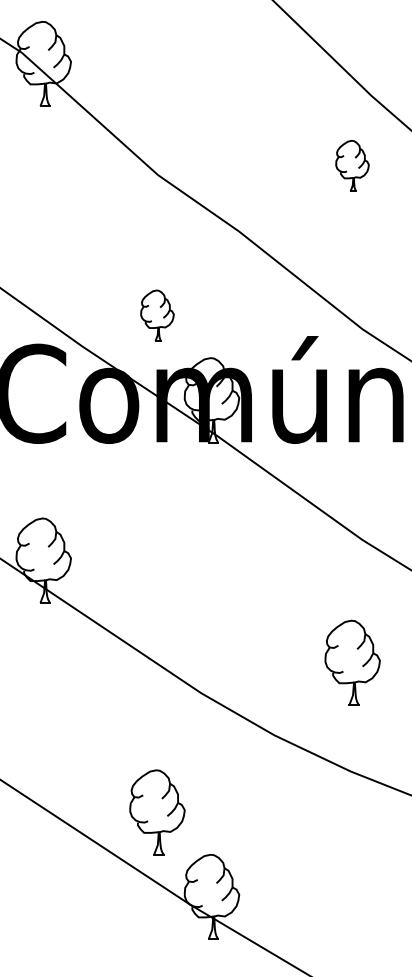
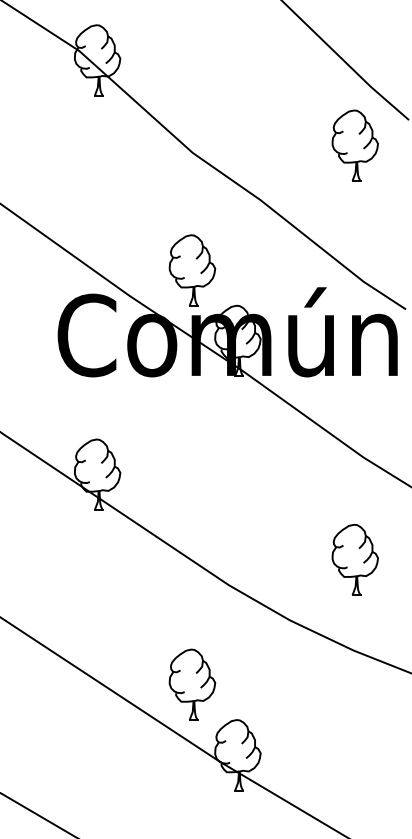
part: (351, 166) -> (354, 145), size x1.67
part: (157, 315) -> (192, 270), size x1.67

